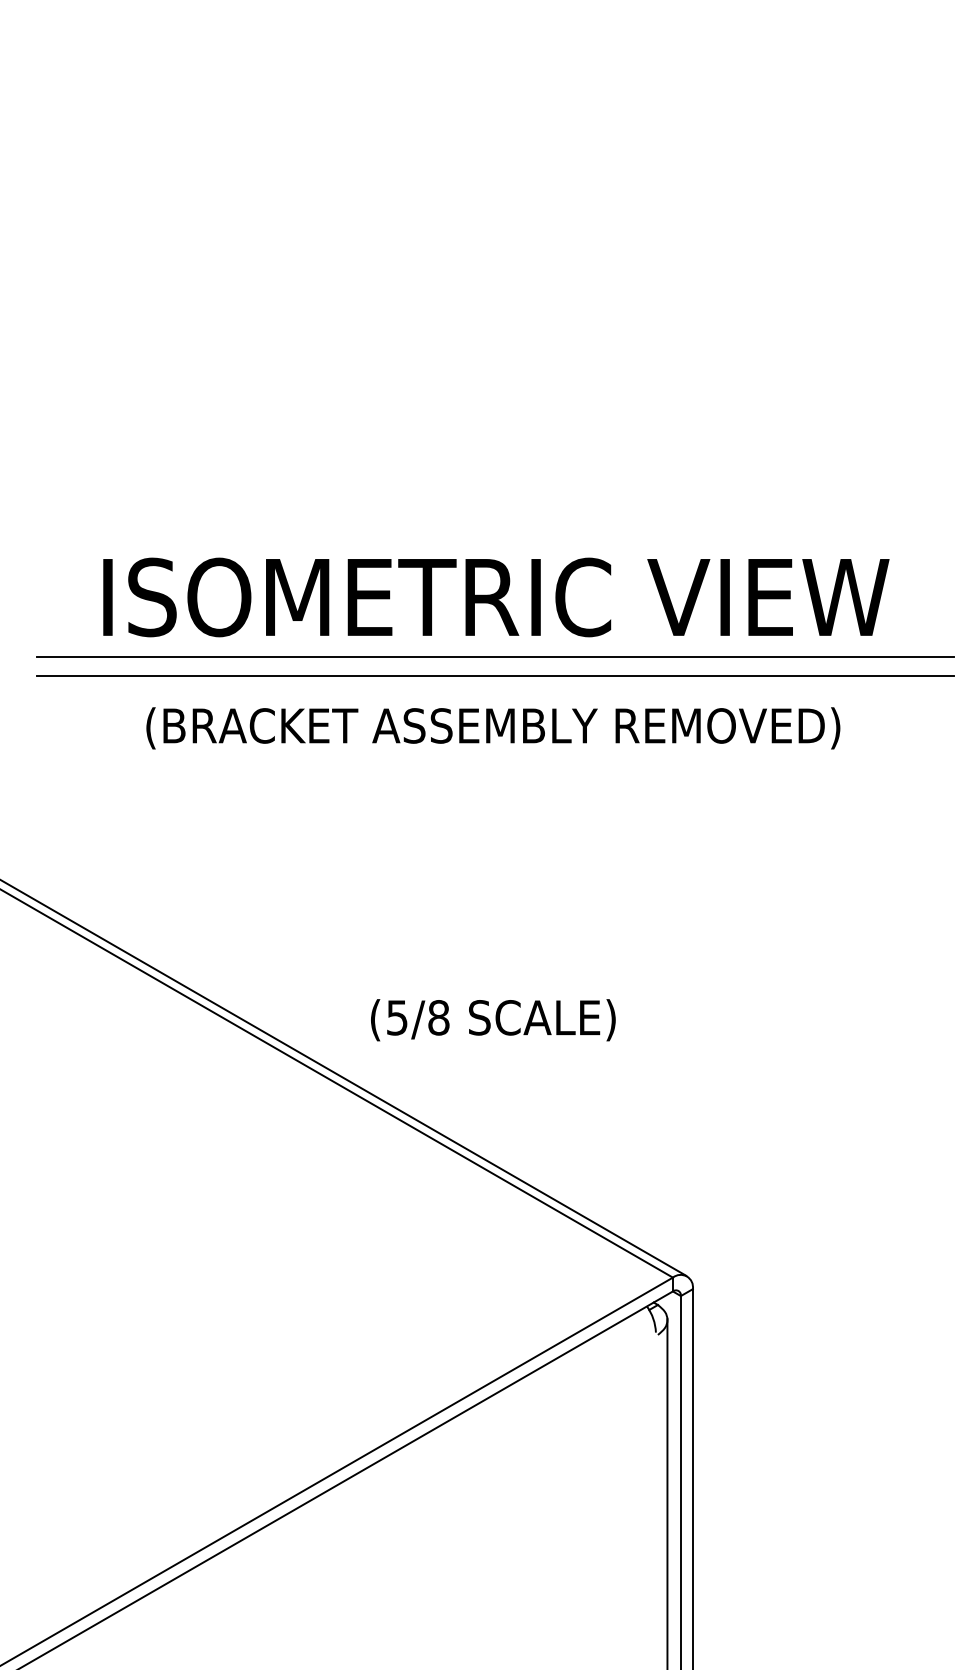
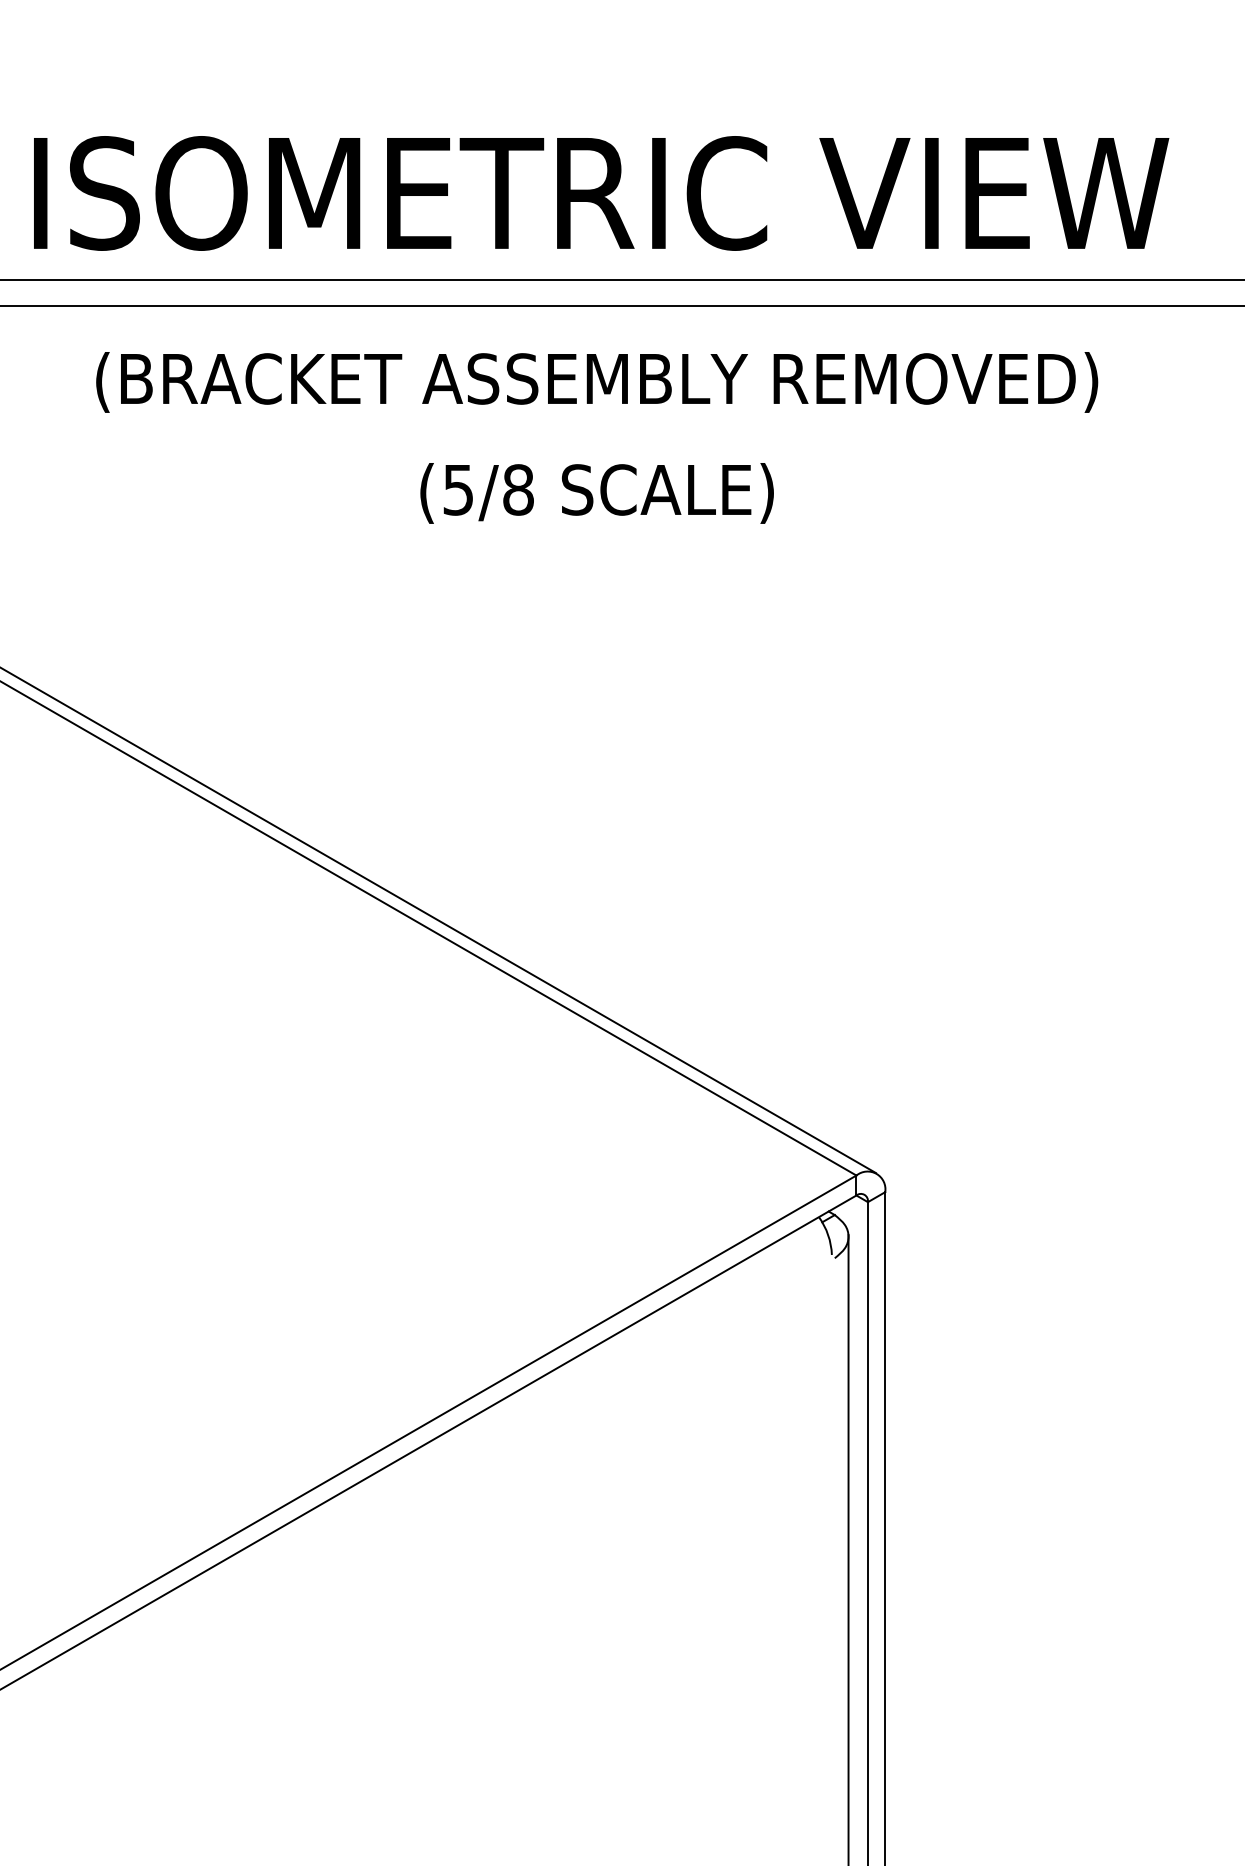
text: (493, 1020) -> (597, 493), moved

